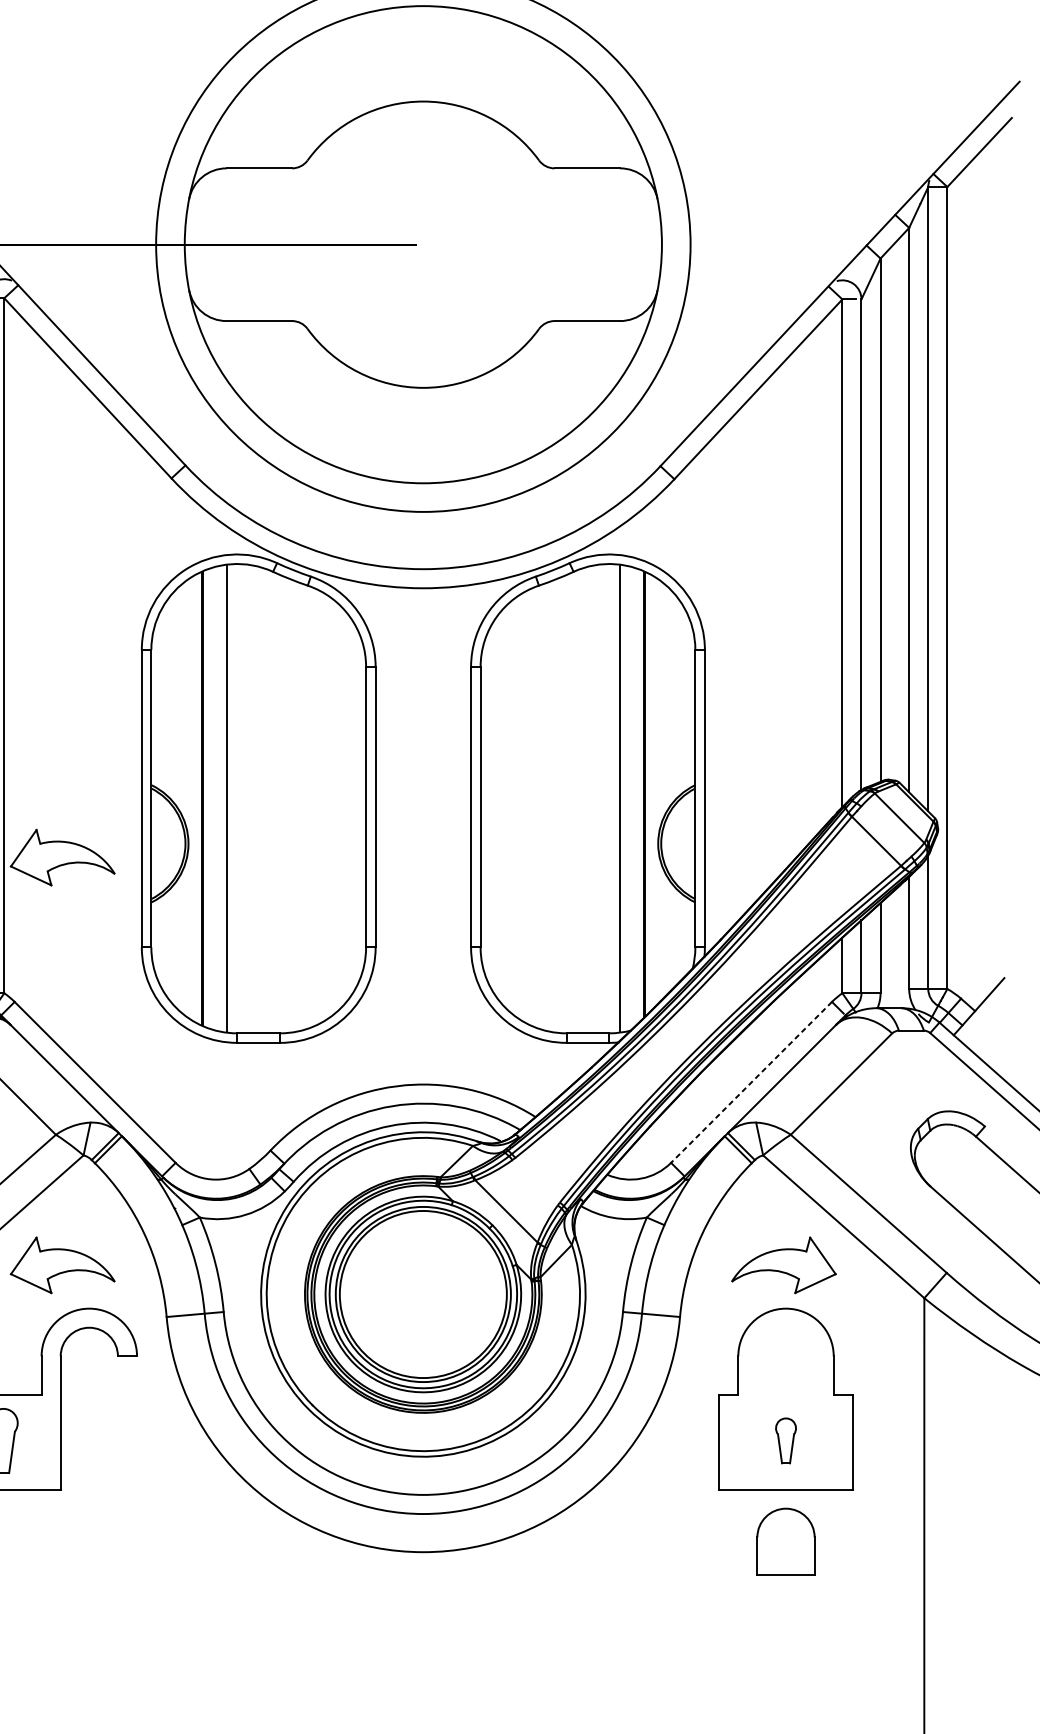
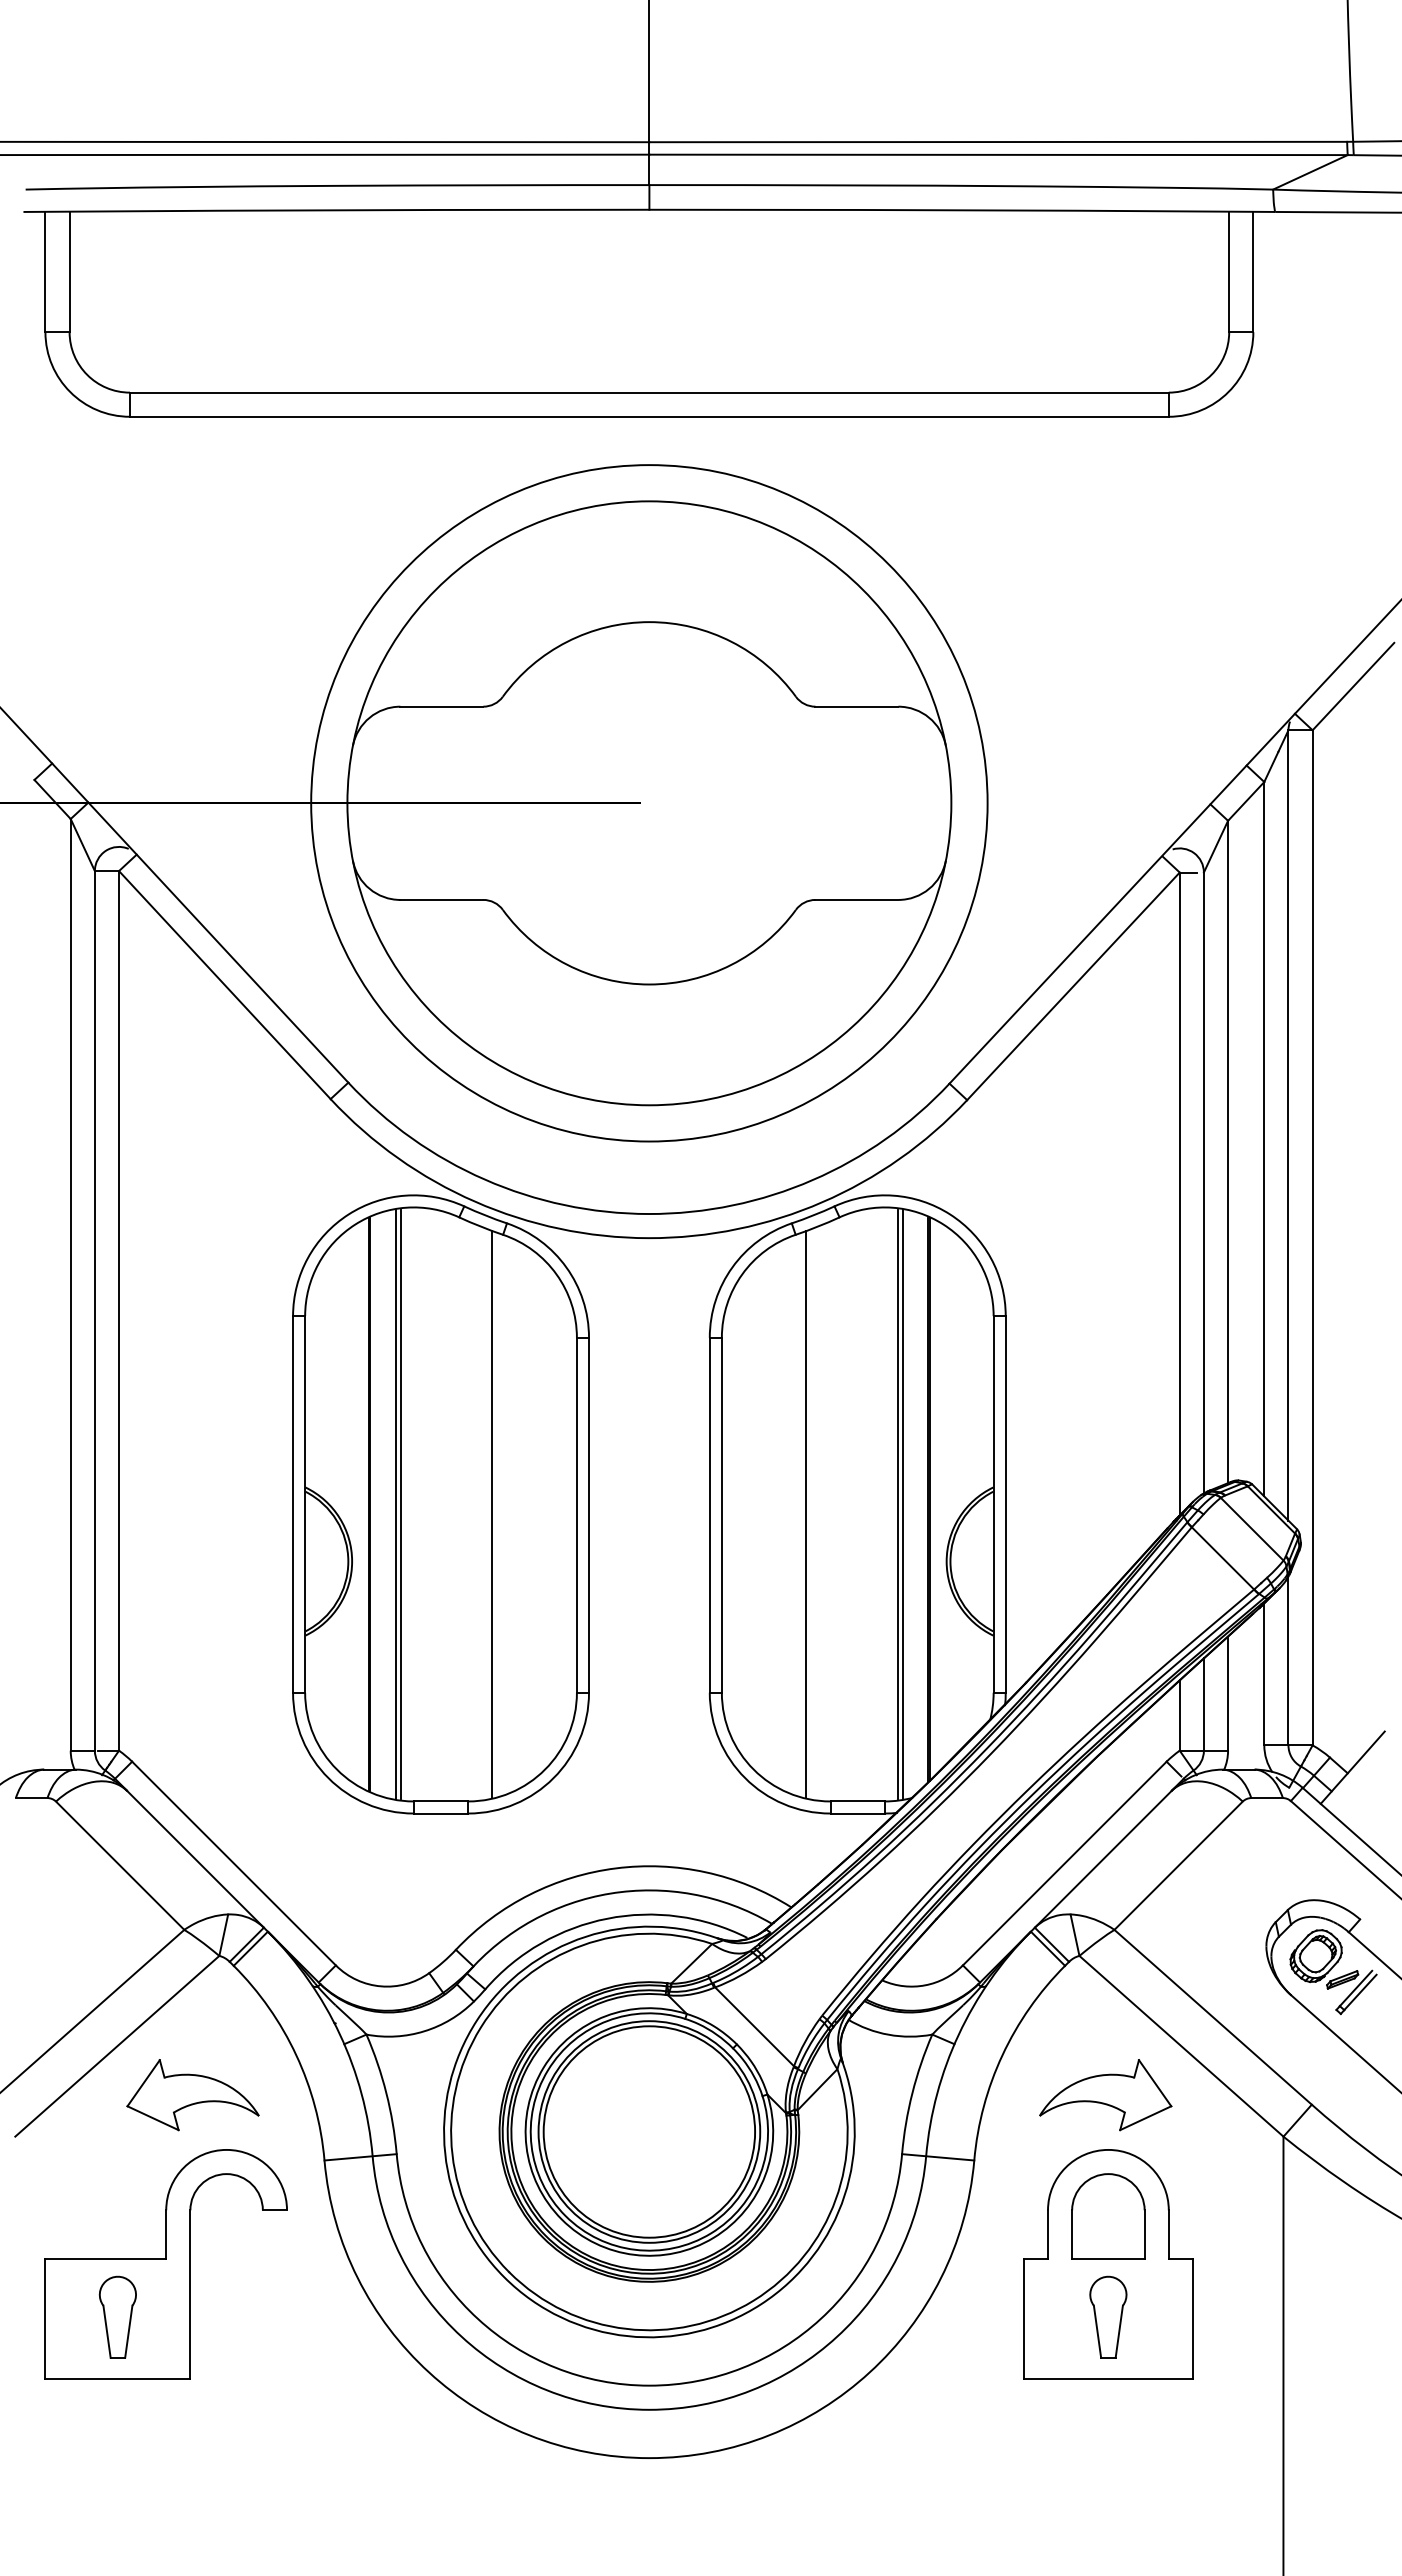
line: (222, 798) -> (395, 1504), added
line: (624, 798) -> (903, 1504), added
line: (299, 805) -> (492, 1513), added
line: (547, 805) -> (806, 1513), added
part: (62, 857) -> (192, 1579), removed
line: (751, 1082) -> (1064, 1863), dashed -> solid
part: (963, 1168) -> (1333, 1972), added
part: (786, 1440) -> (1108, 2316), size x1.43
part: (786, 1542) -> (1108, 2216), moved

